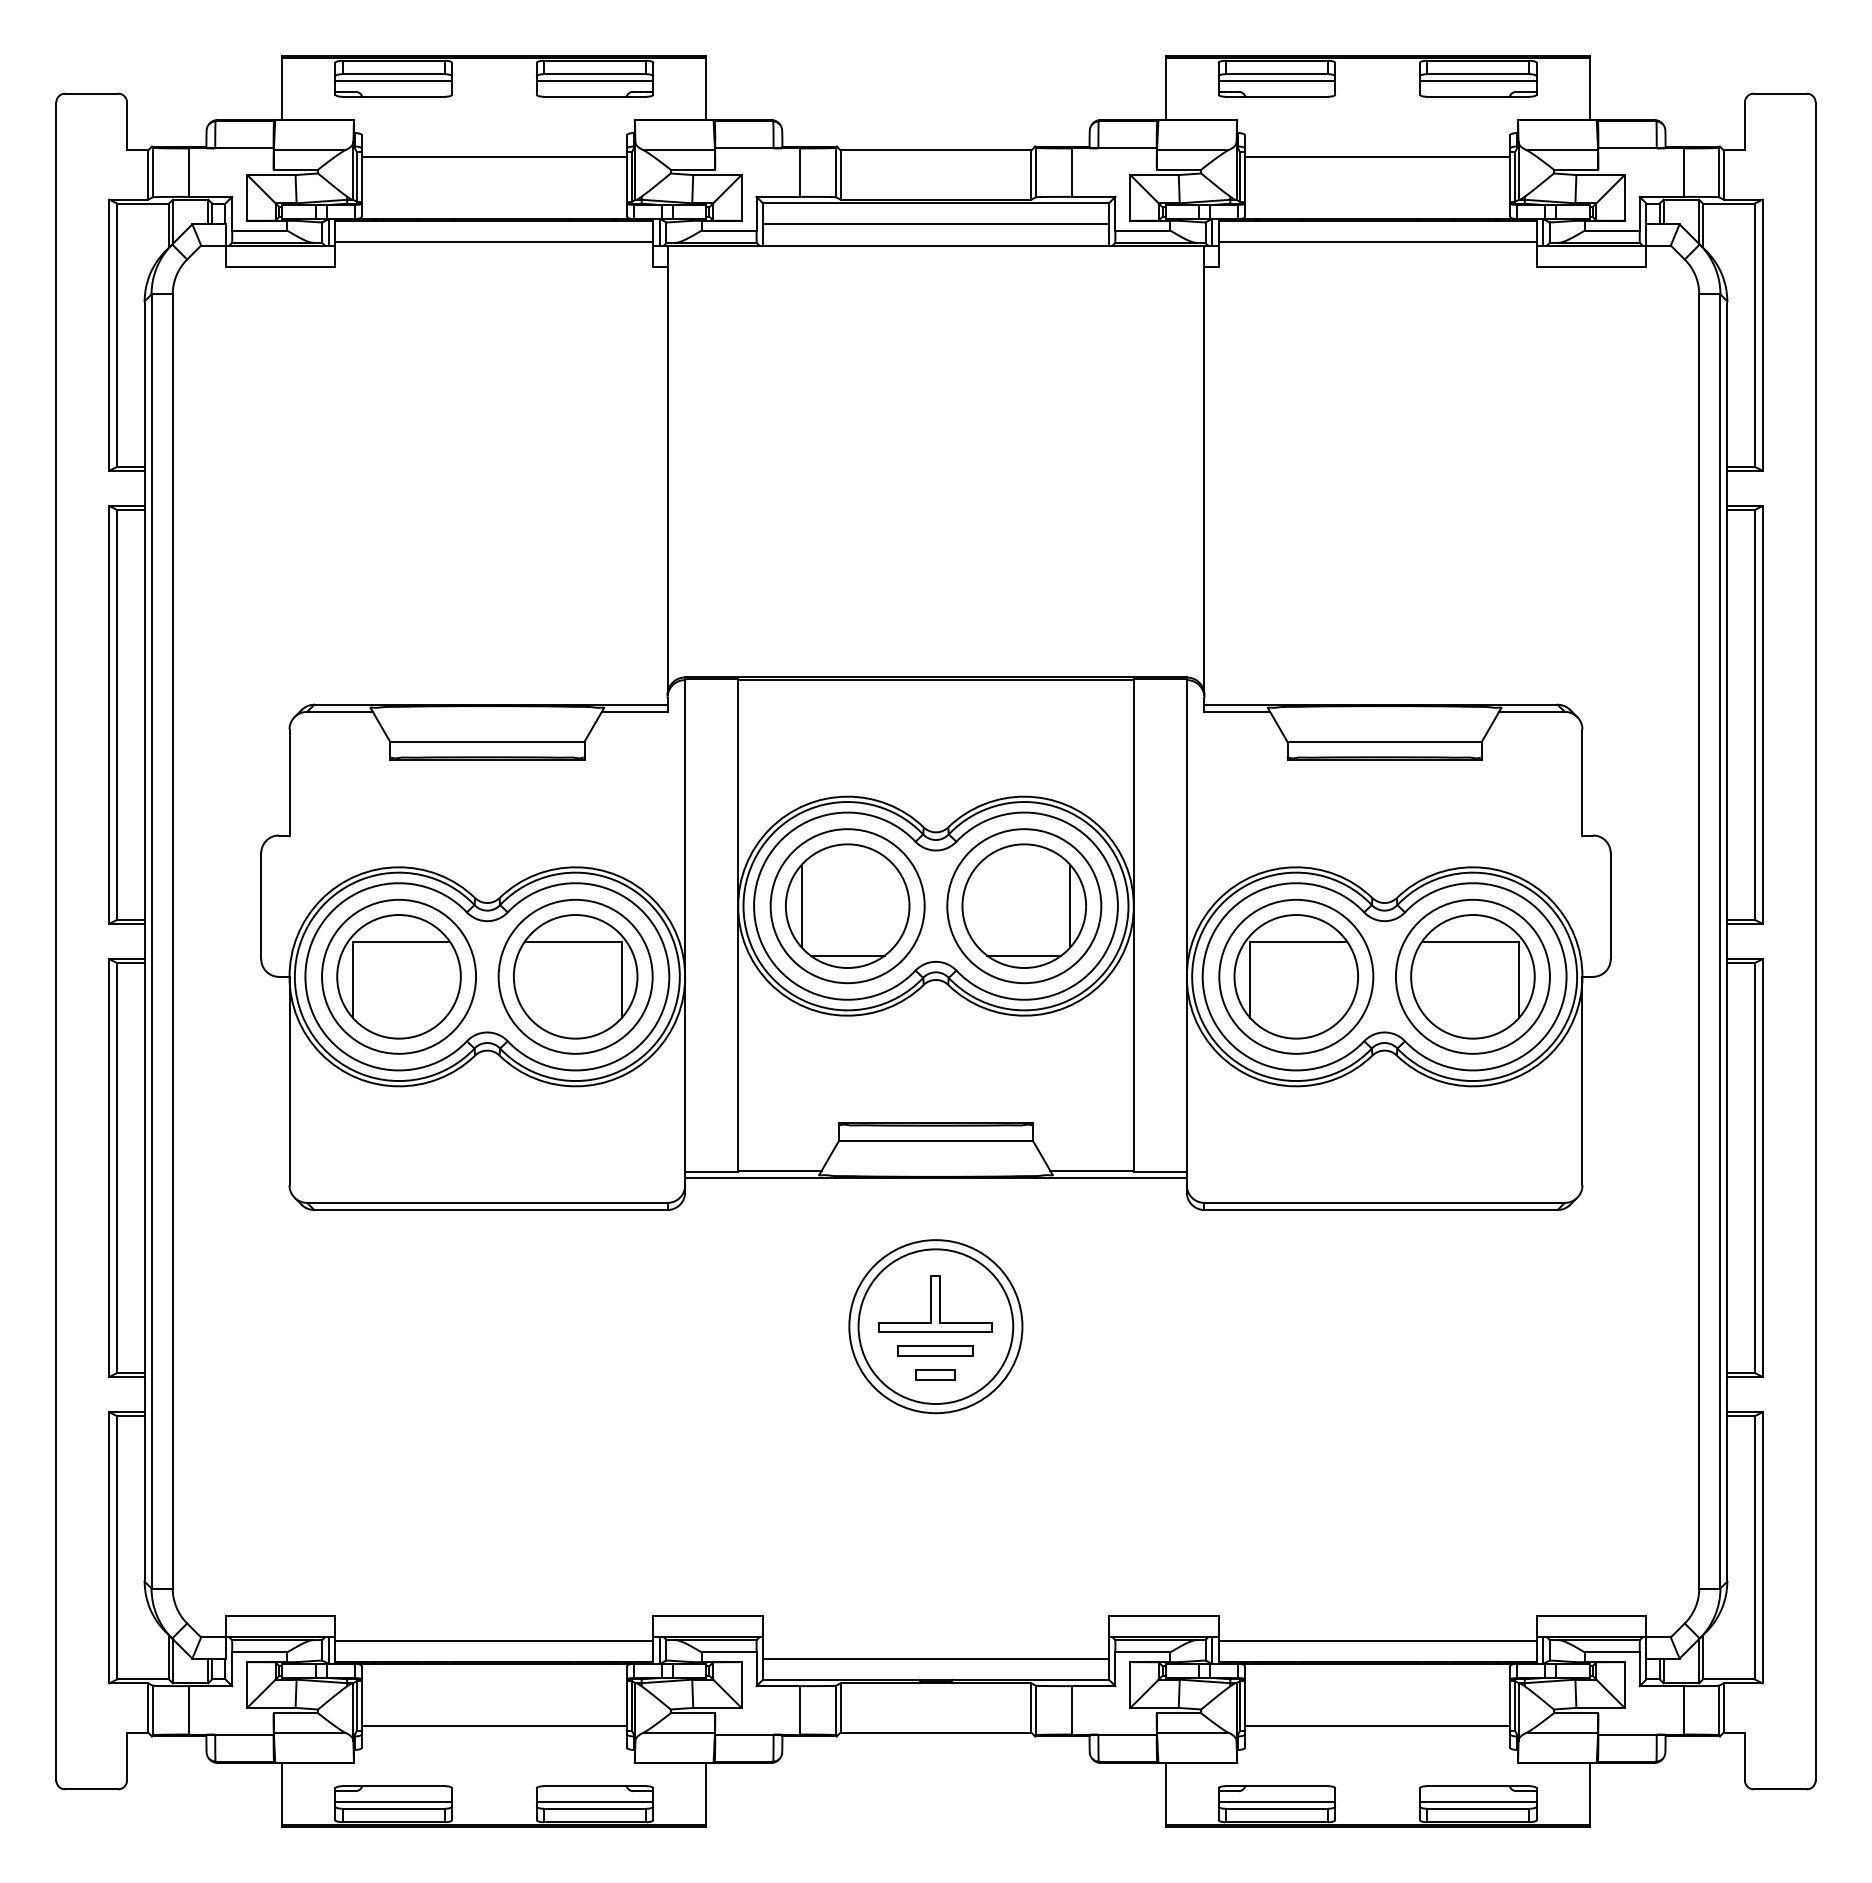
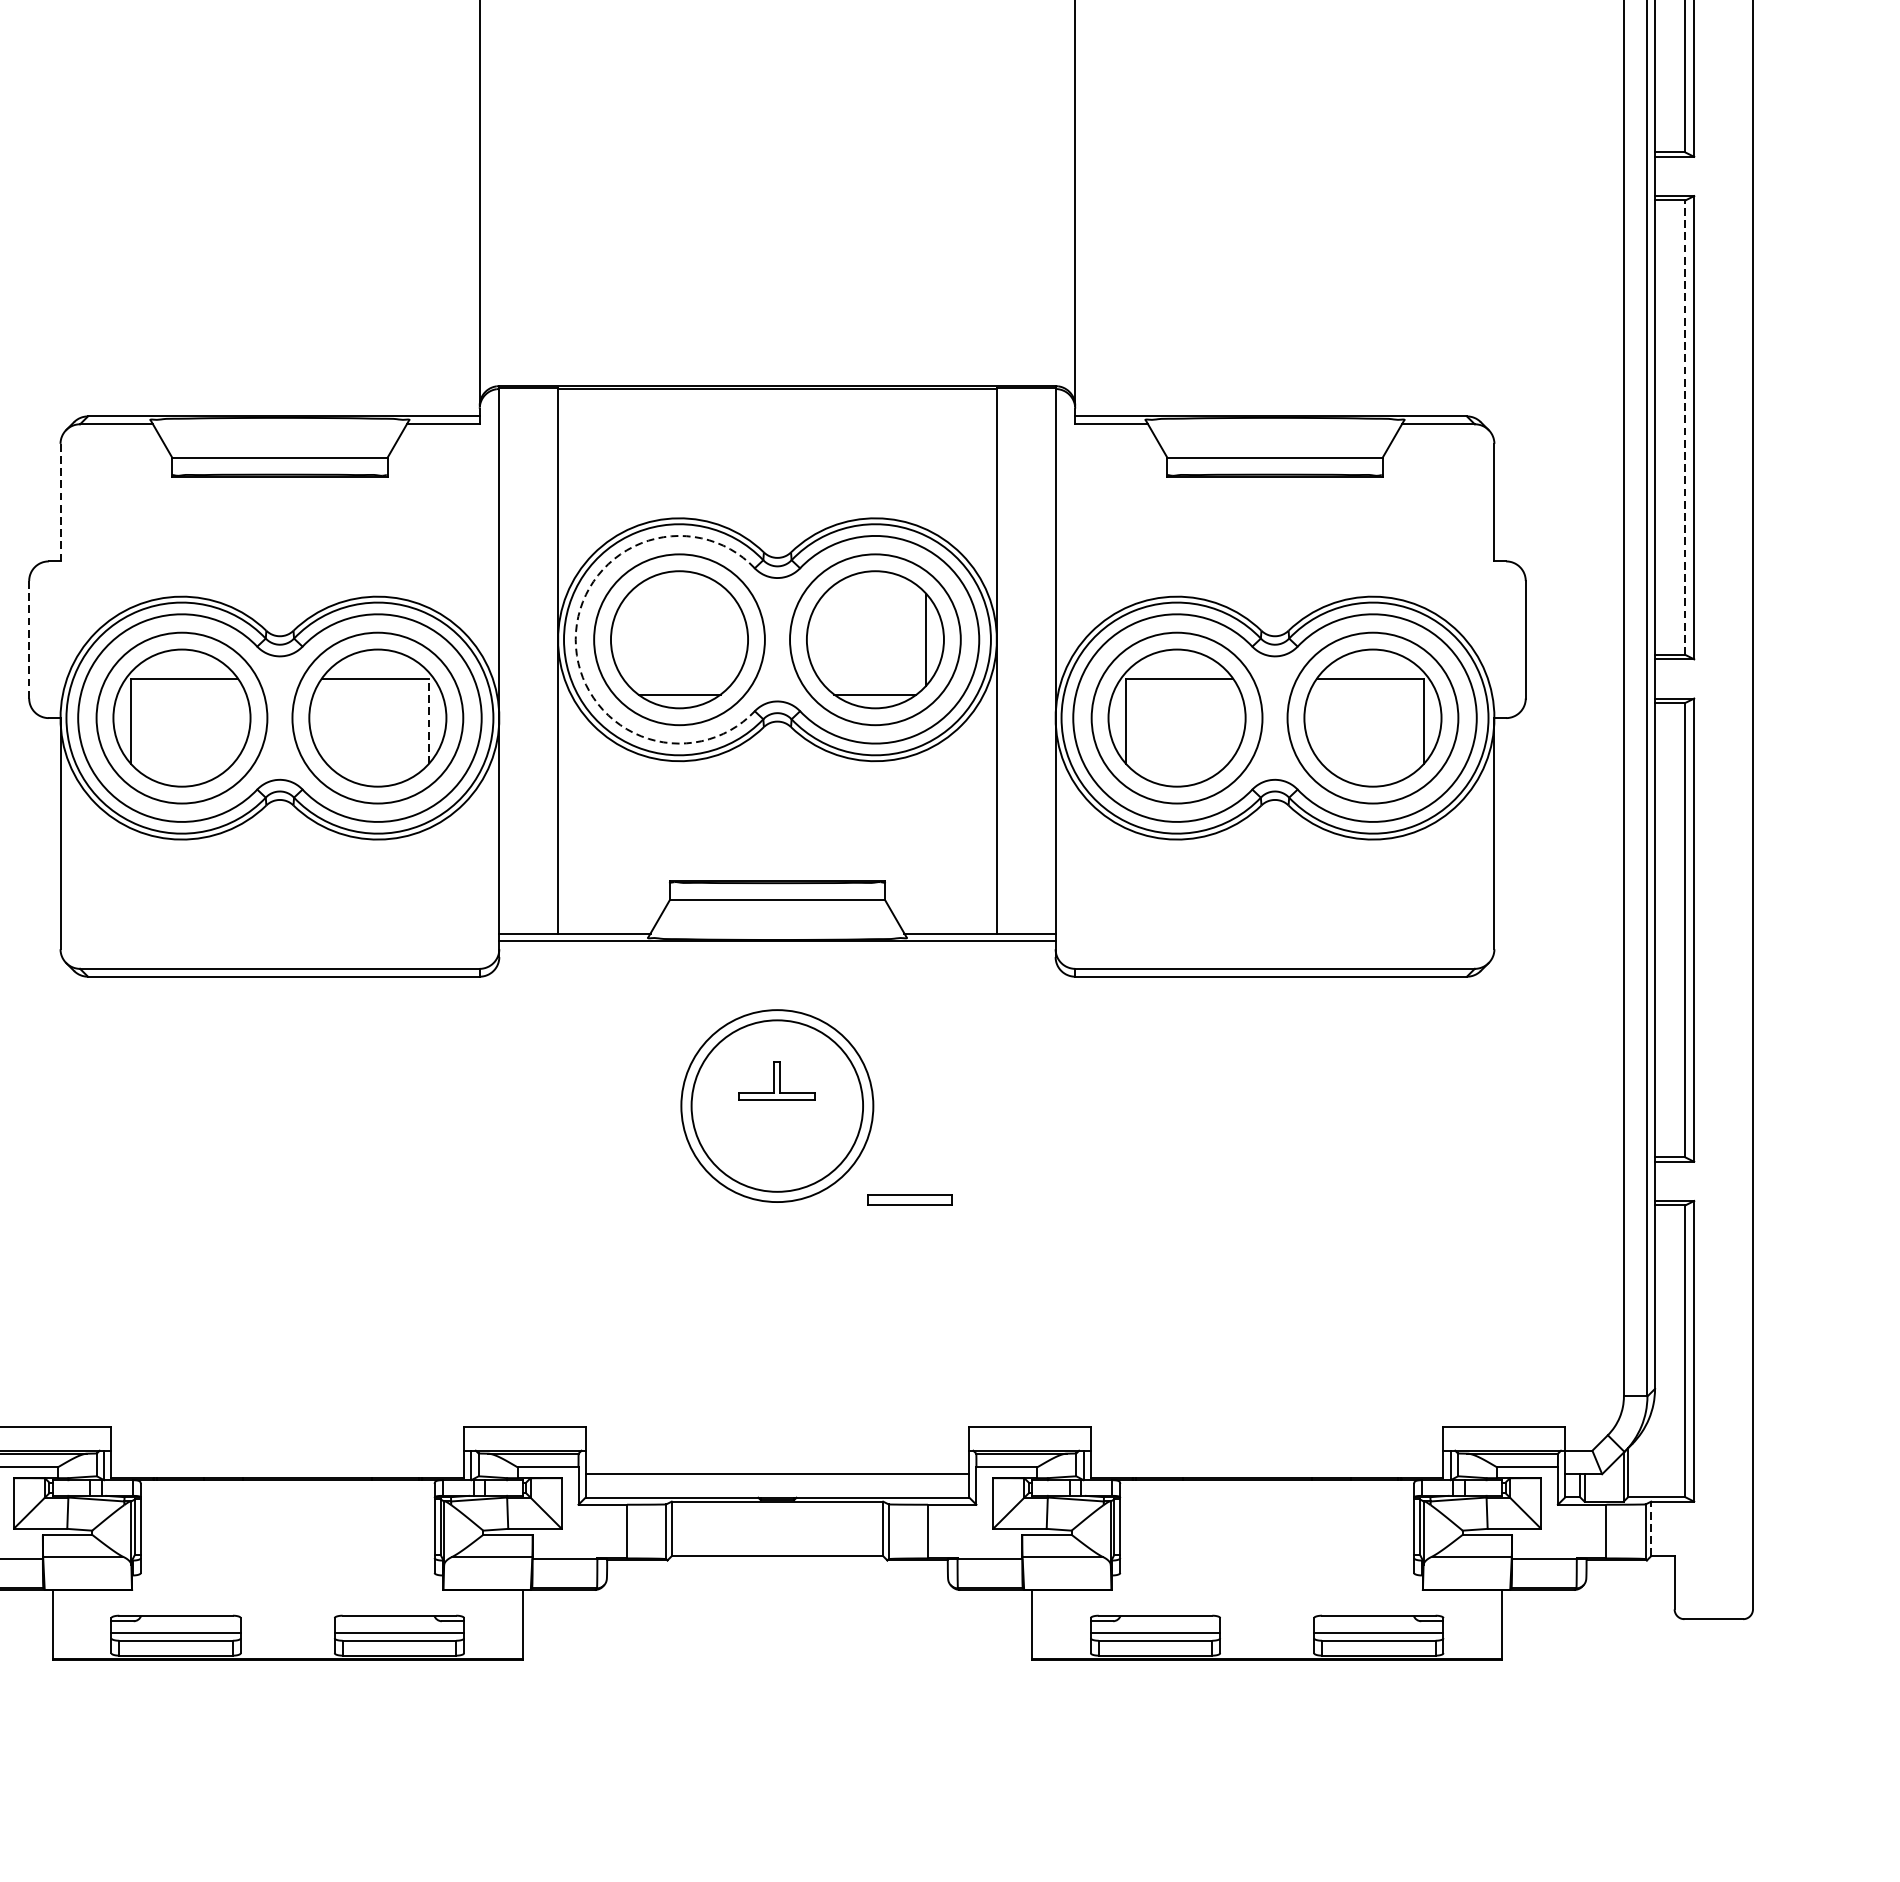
line: (1754, 714) -> (1685, 427), solid -> dashed
line: (289, 782) -> (60, 502), solid -> dashed
line: (801, 905) -> (628, 639), removed
line: (261, 906) -> (29, 640), solid -> dashed
arc: (754, 906) -> (576, 640), solid -> dashed
line: (621, 979) -> (428, 721), solid -> dashed
part: (935, 1303) -> (776, 1080), size x0.6
part: (935, 1350) -> (910, 1199), moved
part: (935, 1374) -> (776, 1159), removed
line: (494, 1640) -> (287, 1454), removed
line: (1377, 1640) -> (1267, 1454), removed
line: (1723, 1707) -> (1650, 1528), solid -> dashed
line: (493, 1726) -> (286, 1549), removed
line: (1377, 1726) -> (1267, 1549), removed

